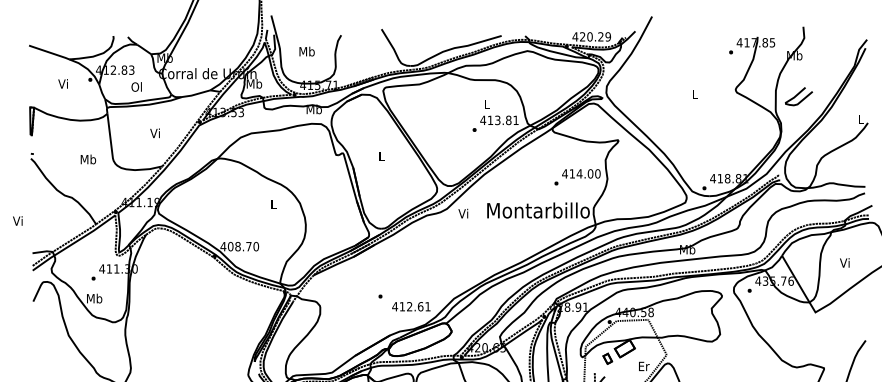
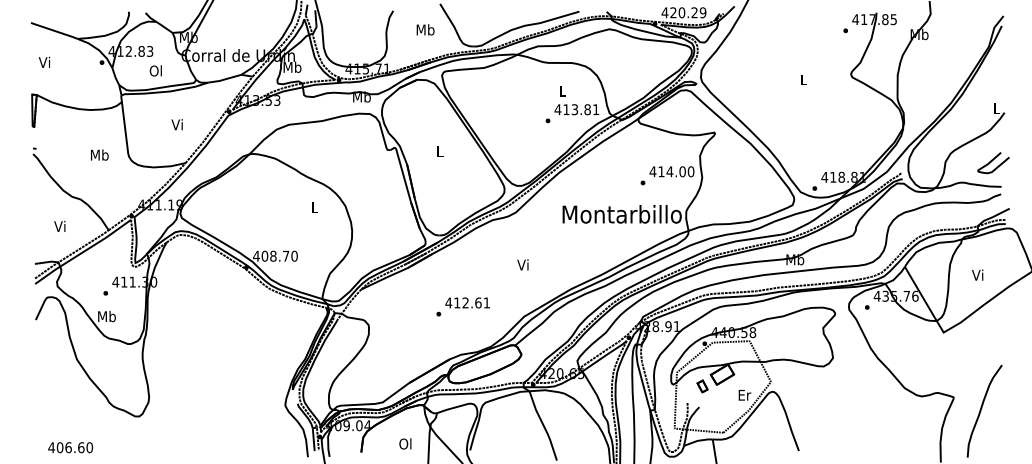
text: (307, 51) -> (425, 29), moved
text: (62, 83) -> (43, 61), moved
curve: (798, 95) -> (992, 161), moved
text: (462, 213) -> (522, 264), moved
text: (17, 220) -> (59, 225), moved
text: (411, 306) -> (467, 302), moved

